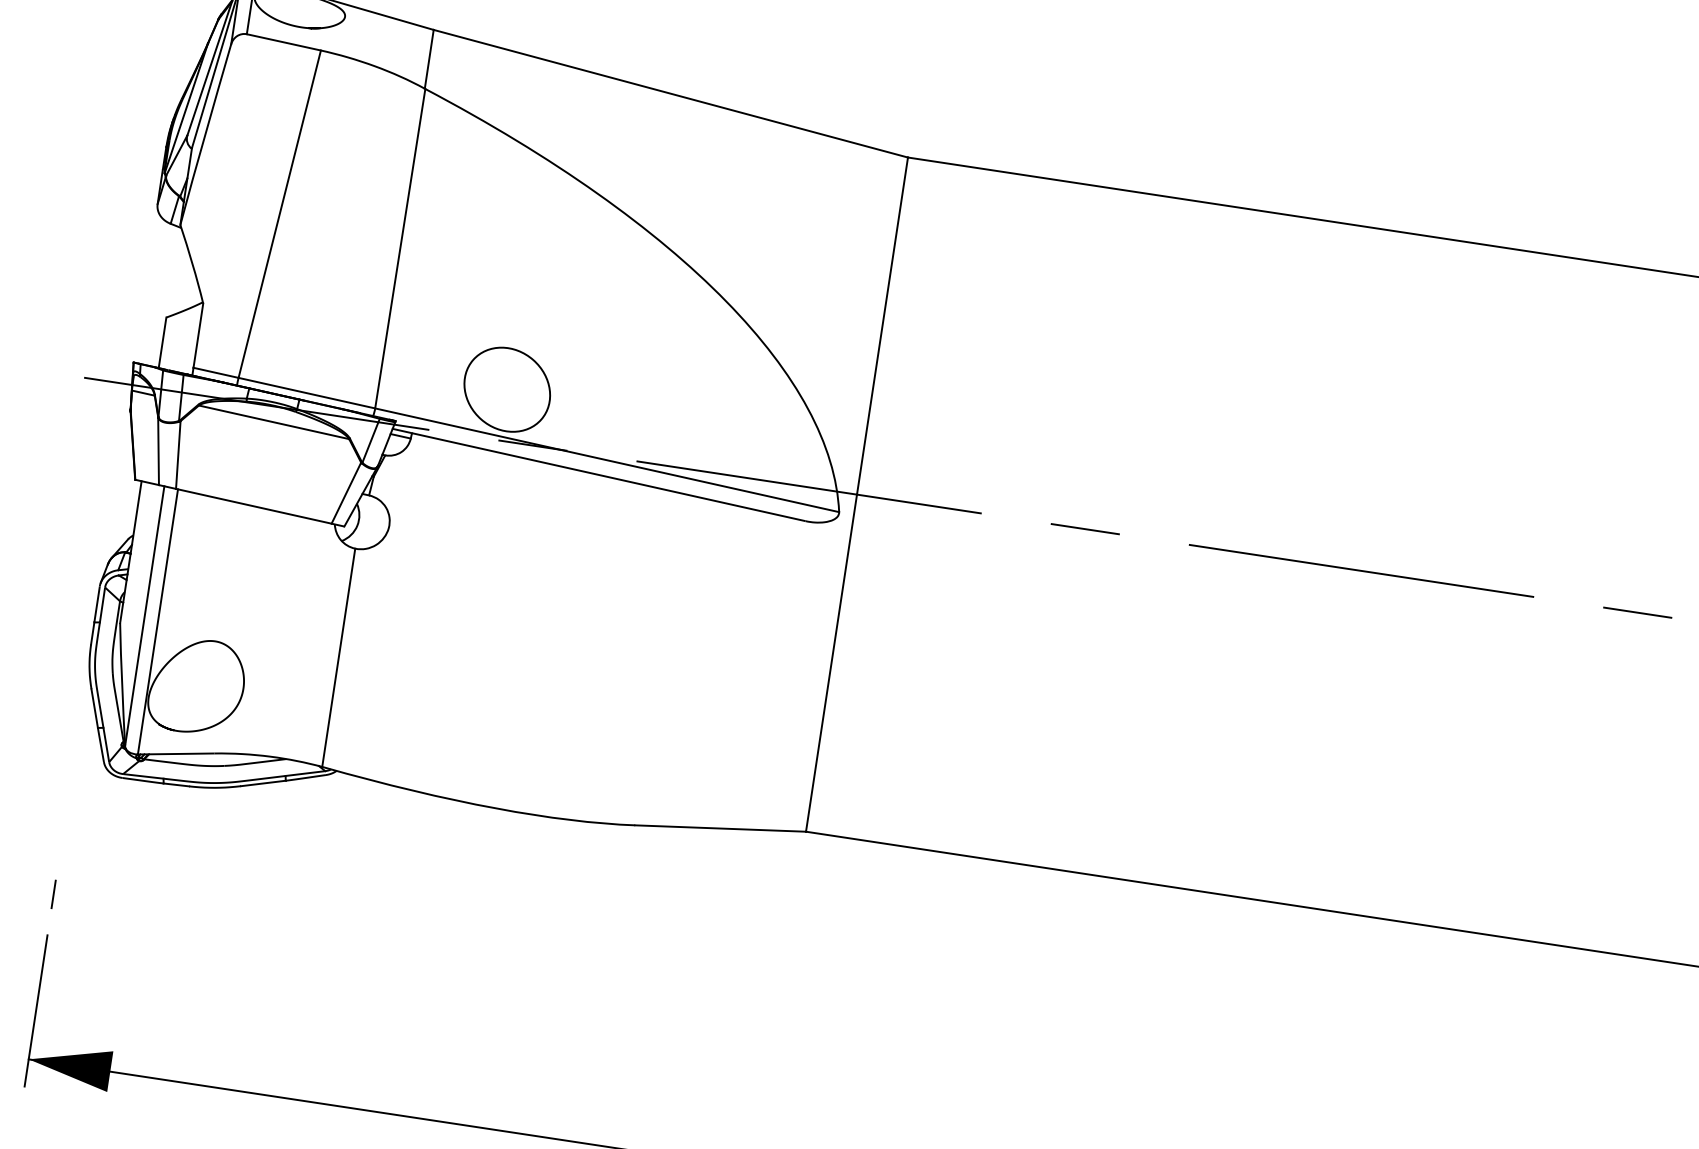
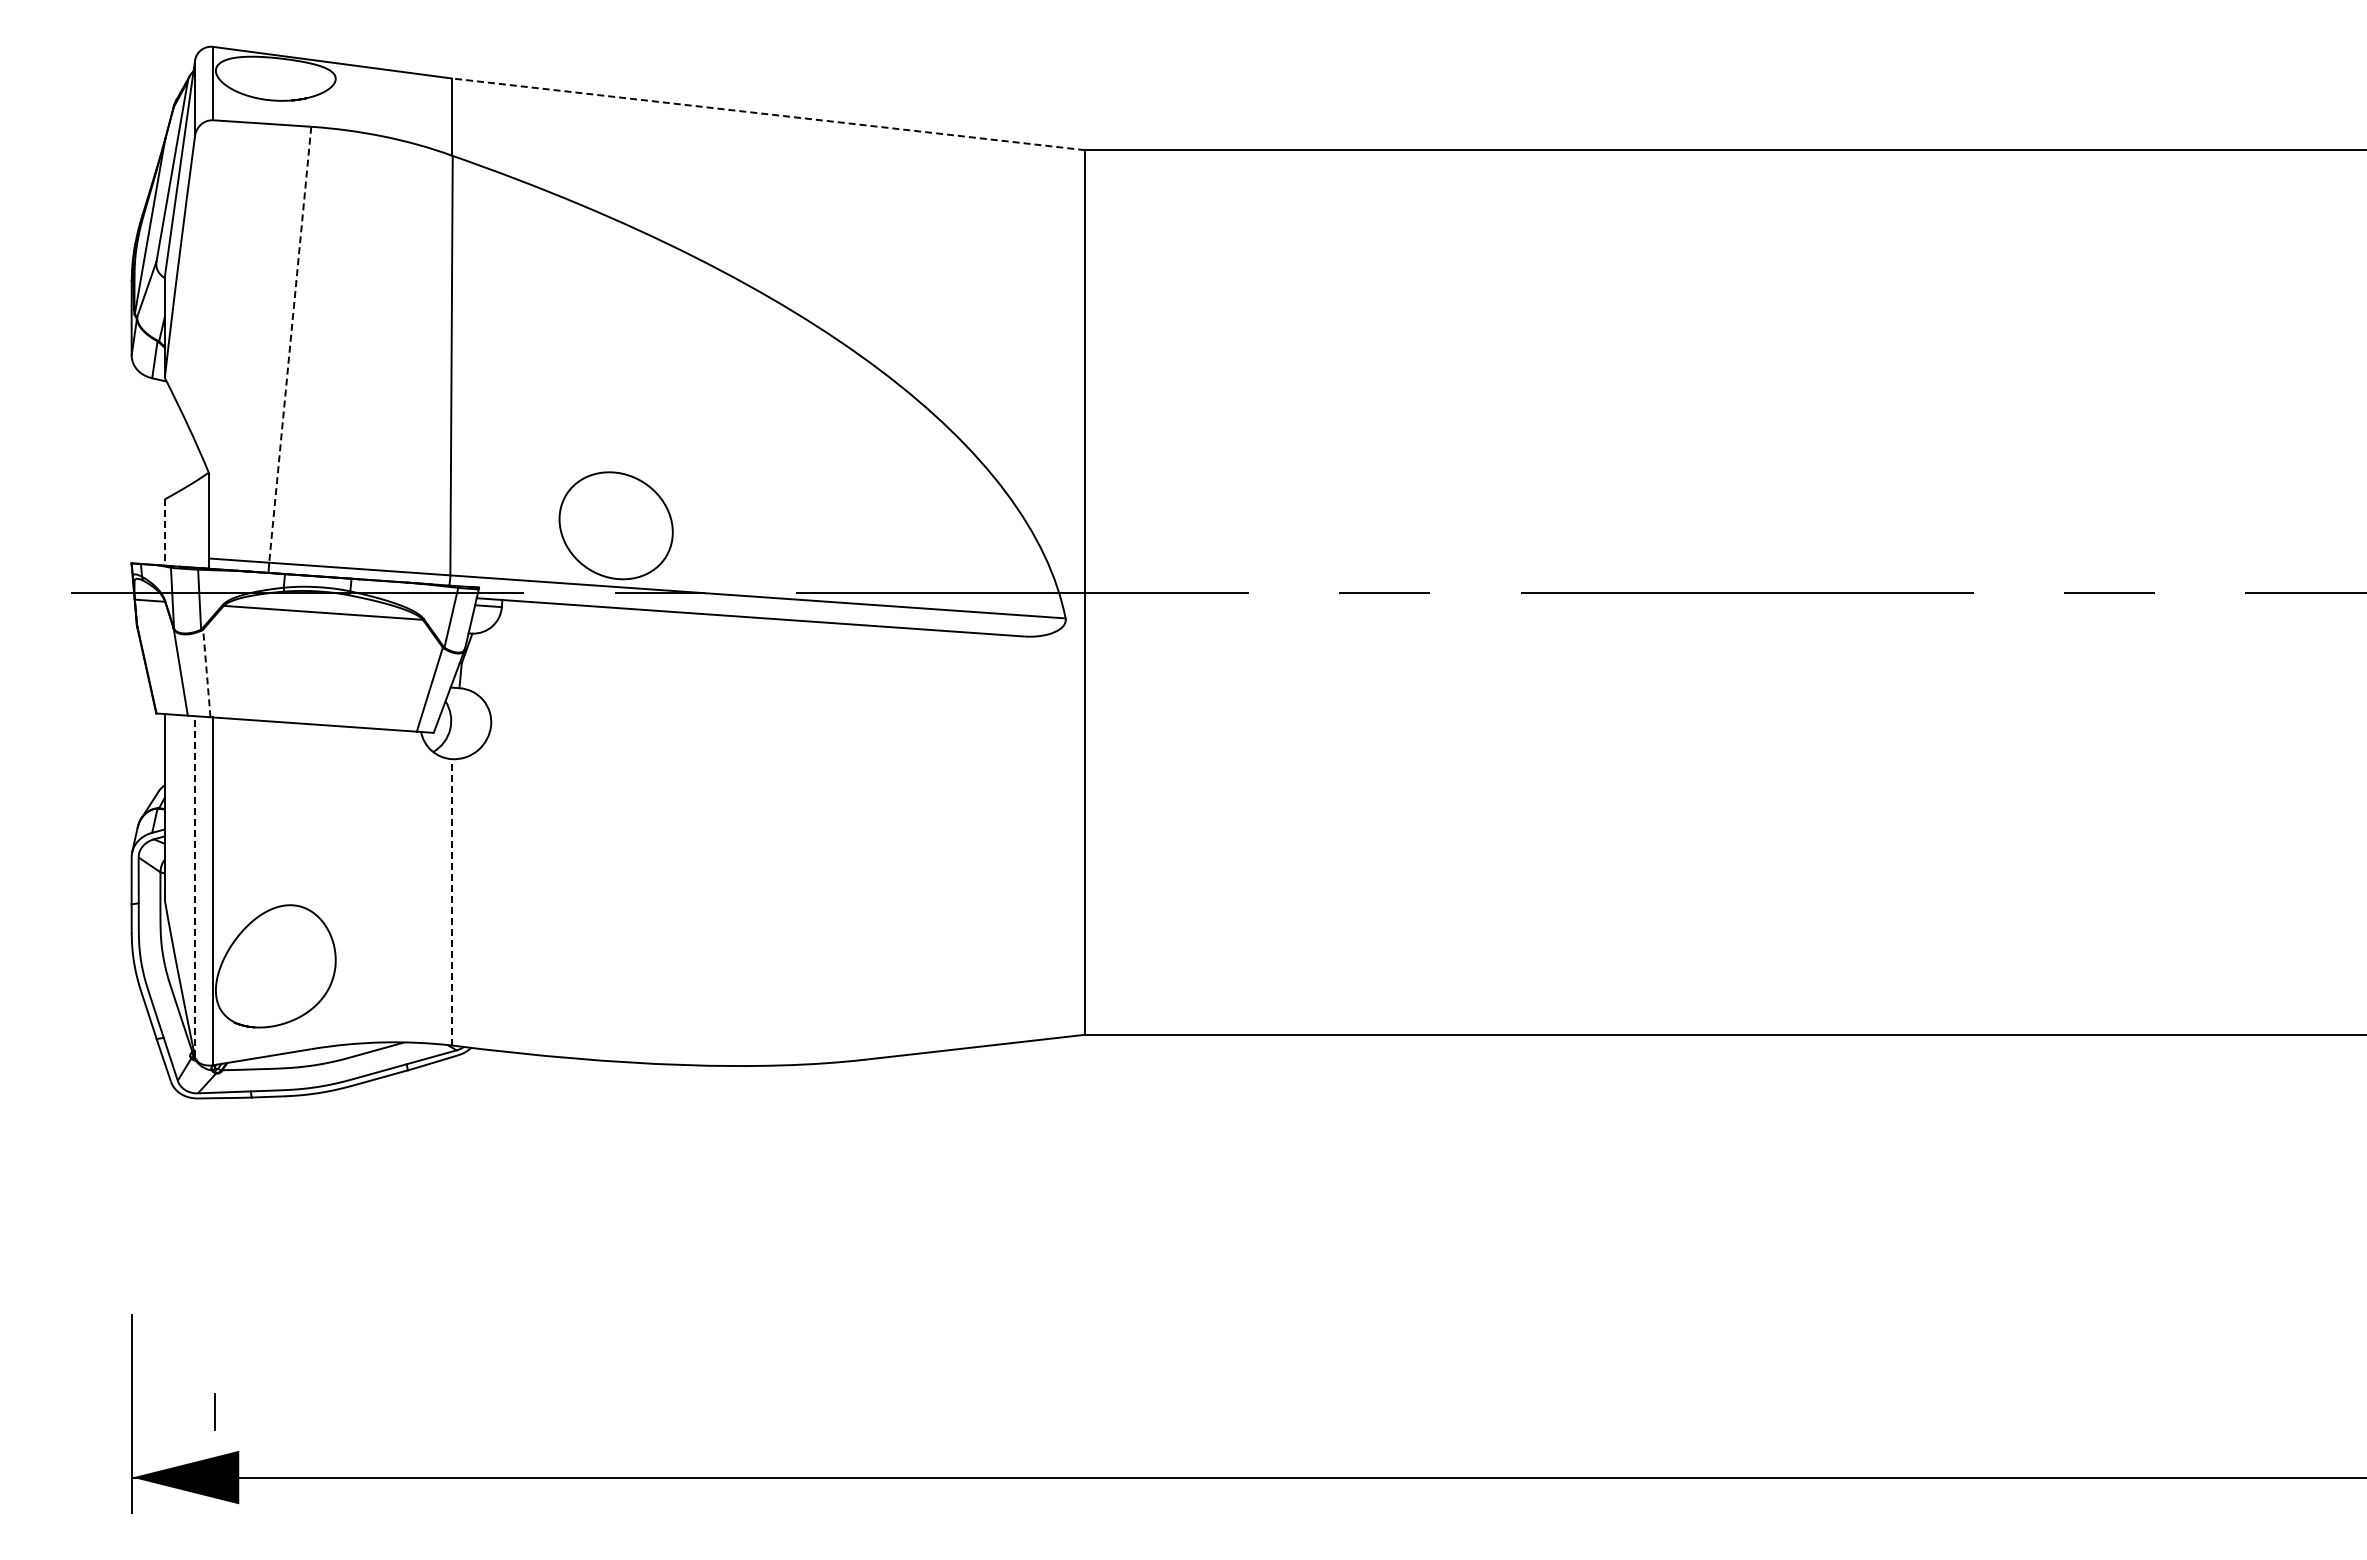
line: (670, 93) -> (768, 114), solid -> dashed
line: (279, 214) -> (290, 344), solid -> dashed
line: (162, 343) -> (164, 533), solid -> dashed
line: (178, 454) -> (206, 672), solid -> dashed
line: (145, 616) -> (195, 886), solid -> dashed
line: (339, 657) -> (452, 901), solid -> dashed
line: (53, 893) -> (214, 1411), moved

